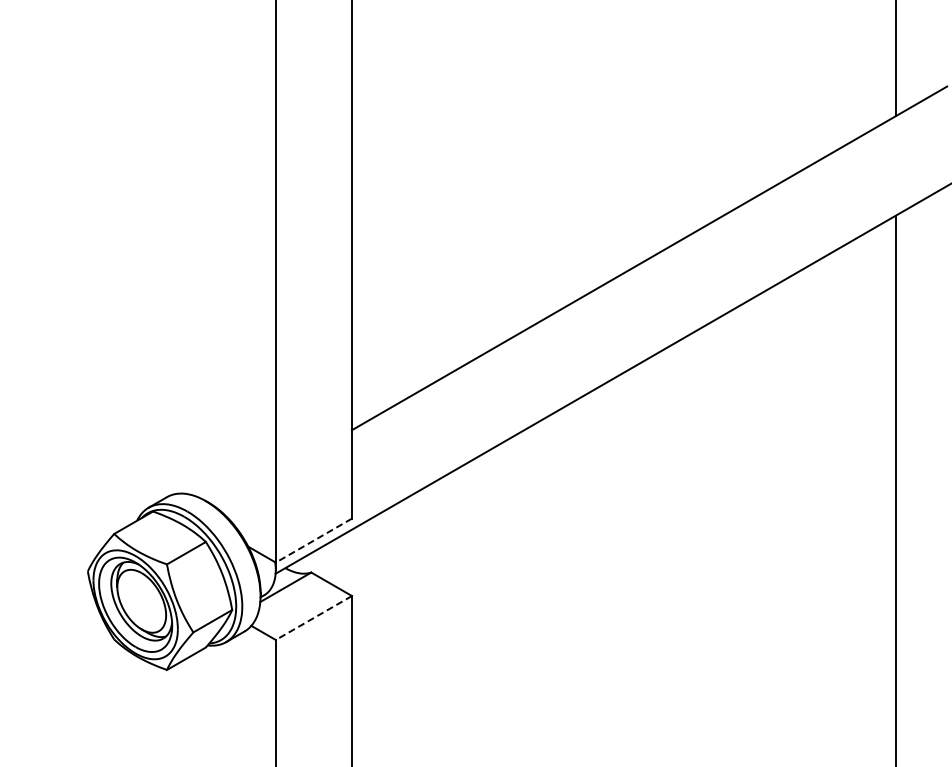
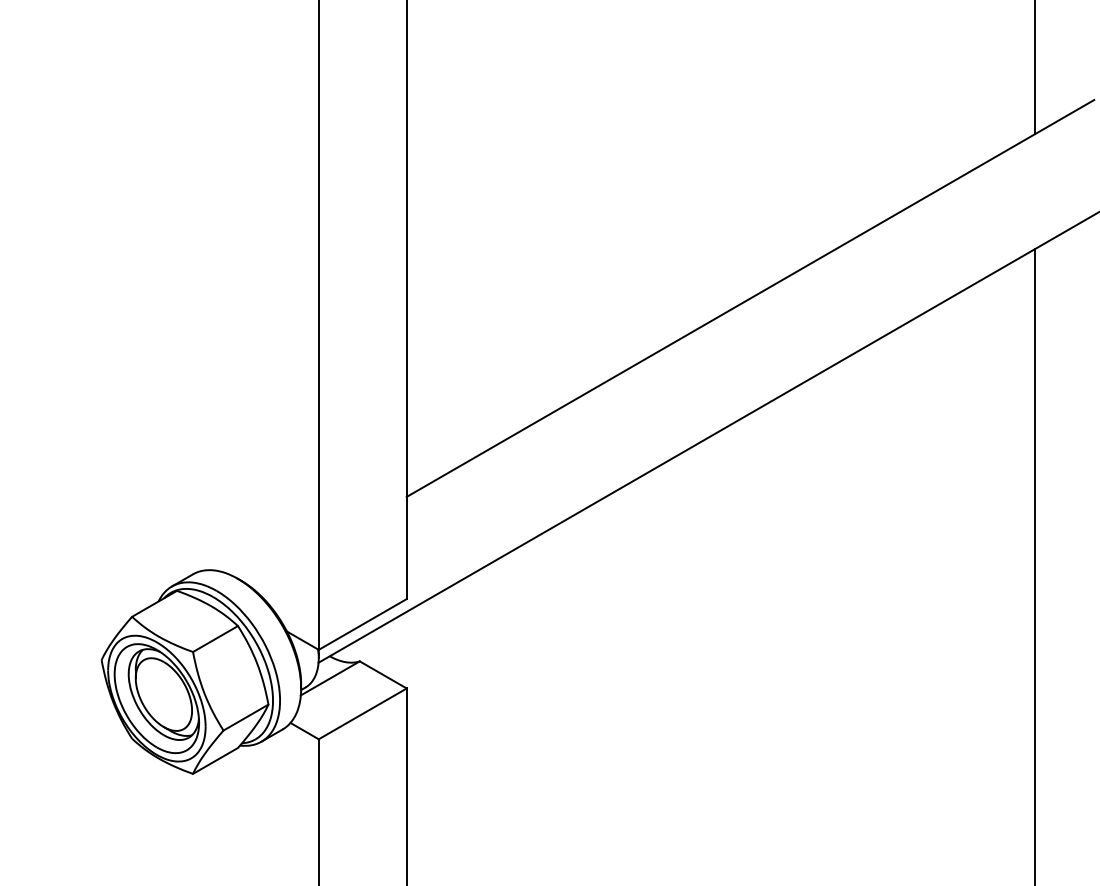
line: (313, 540) -> (362, 624), dashed -> solid
line: (313, 618) -> (362, 714), dashed -> solid

